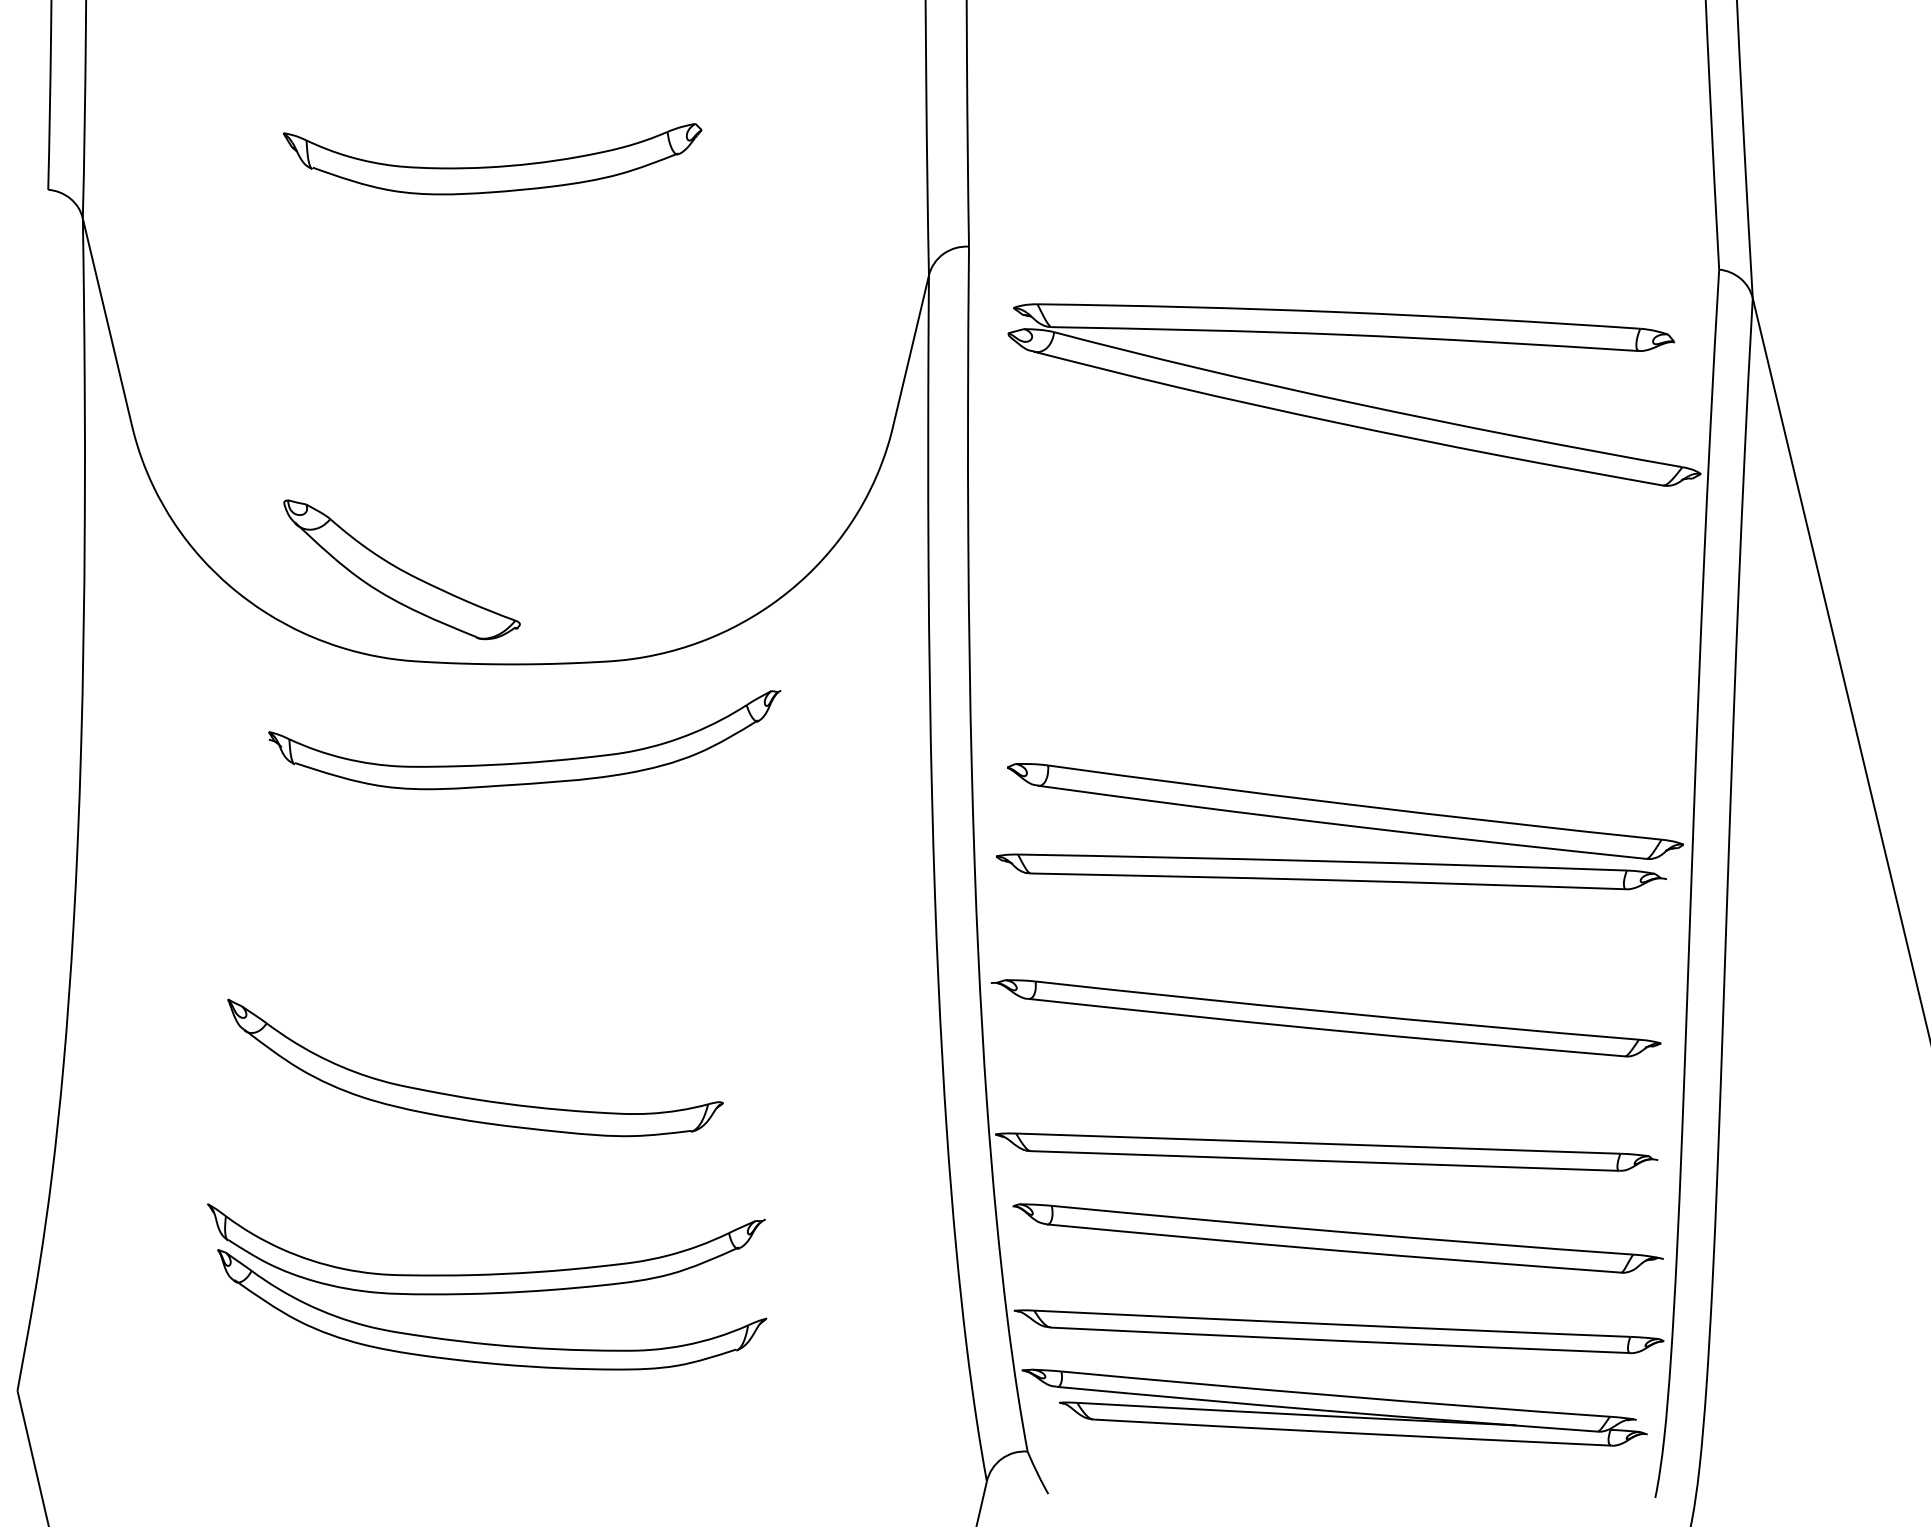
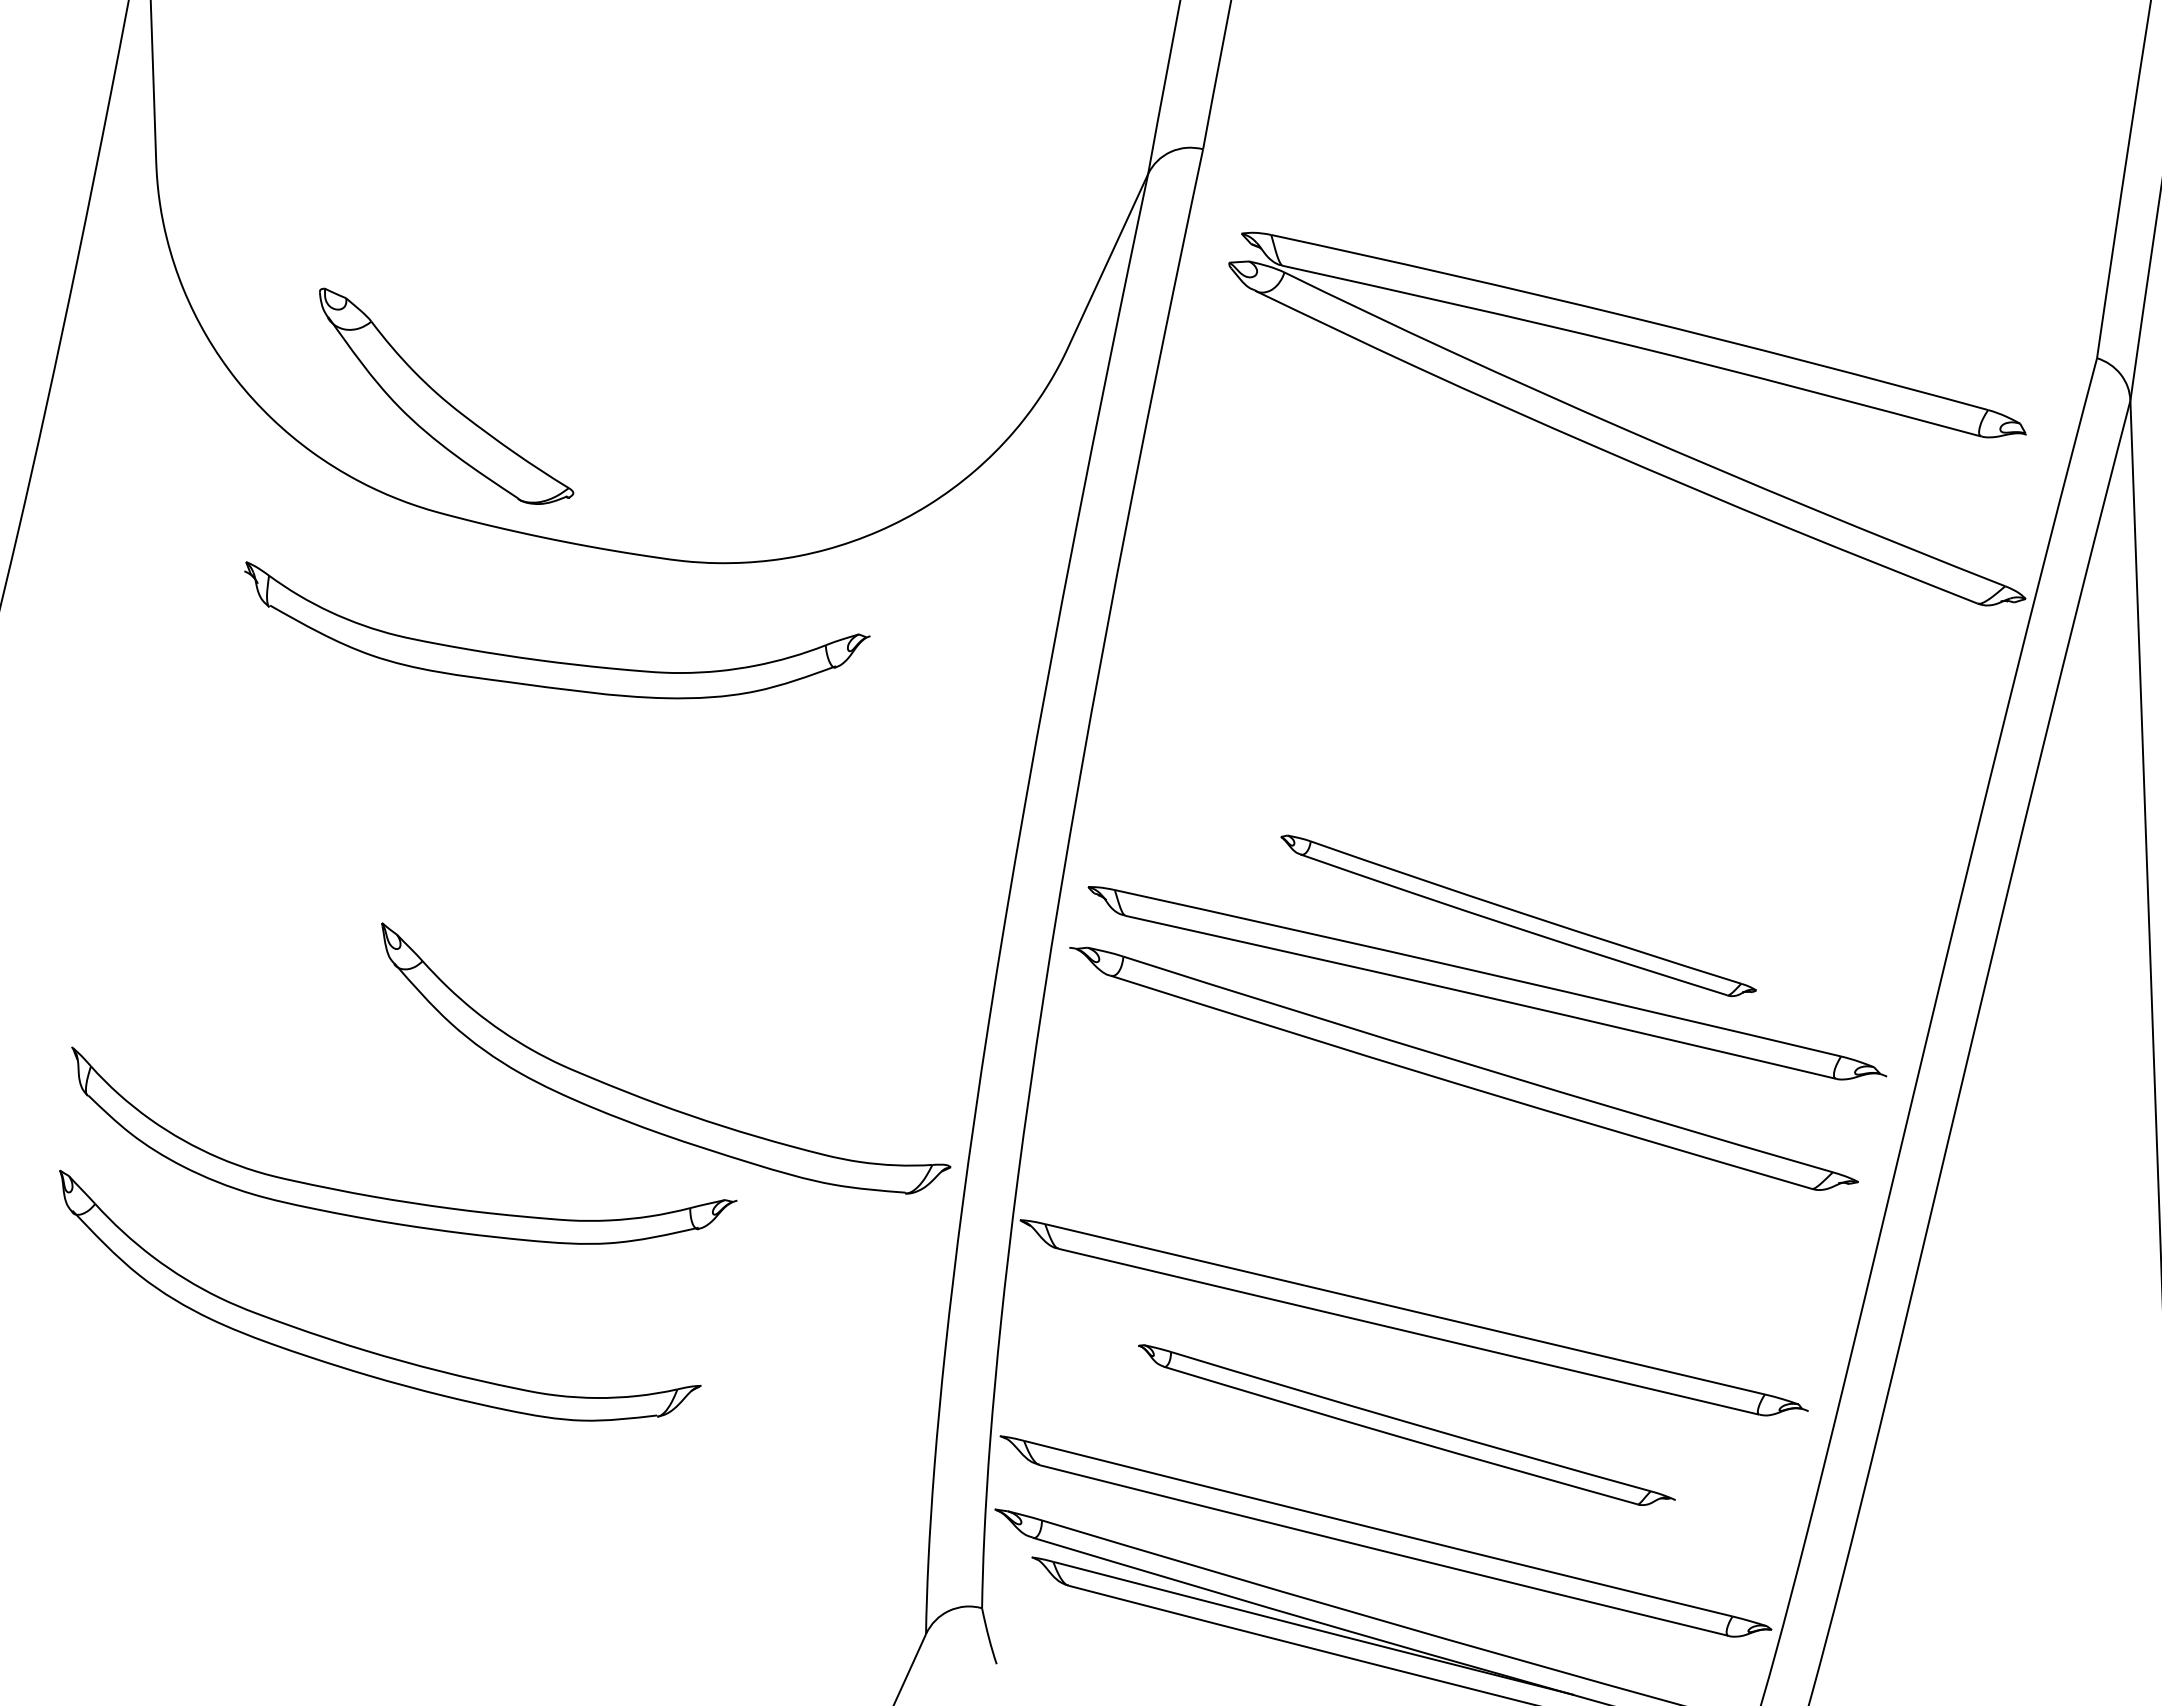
part: (1345, 811) -> (1517, 917), size x0.6
part: (1325, 1018) -> (1462, 1071), moved
part: (471, 1097) -> (650, 1099), moved
part: (1337, 1238) -> (1405, 1427), size x0.7
part: (486, 1273) -> (389, 1197), moved

